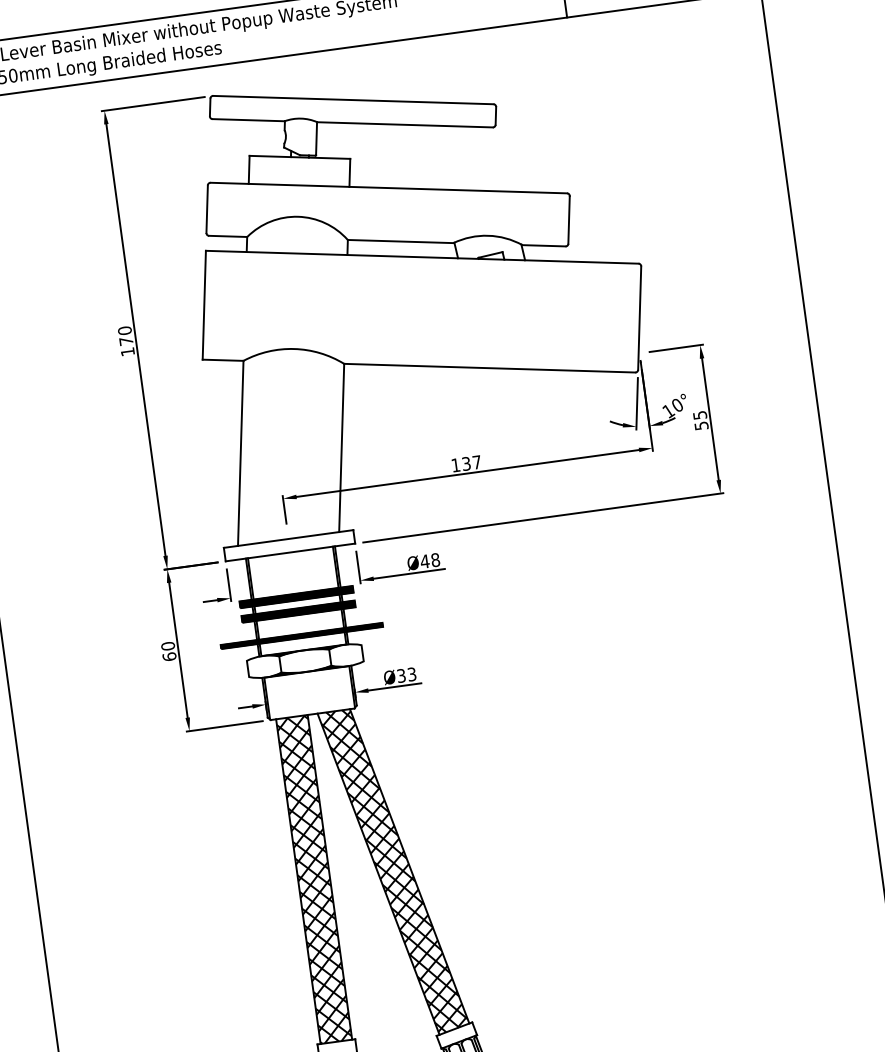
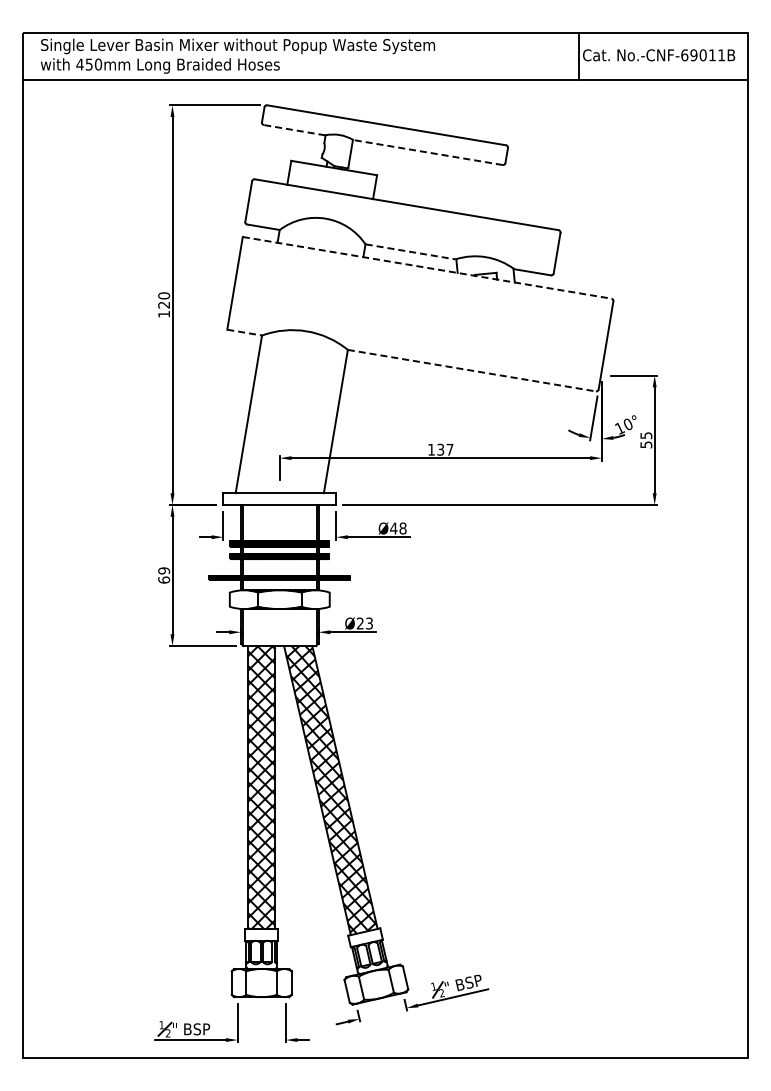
line: (248, 120) -> (294, 130), solid -> dashed
line: (404, 124) -> (427, 152), solid -> dashed
line: (400, 241) -> (410, 251), solid -> dashed
line: (422, 256) -> (427, 267), solid -> dashed
text: (125, 340) -> (163, 304), 170 -> 120
line: (222, 360) -> (244, 332), solid -> dashed
line: (489, 368) -> (471, 370), solid -> dashed
text: (168, 645) -> (164, 570), 60 -> 69
text: (400, 675) -> (359, 623), Ø33 -> Ø23

